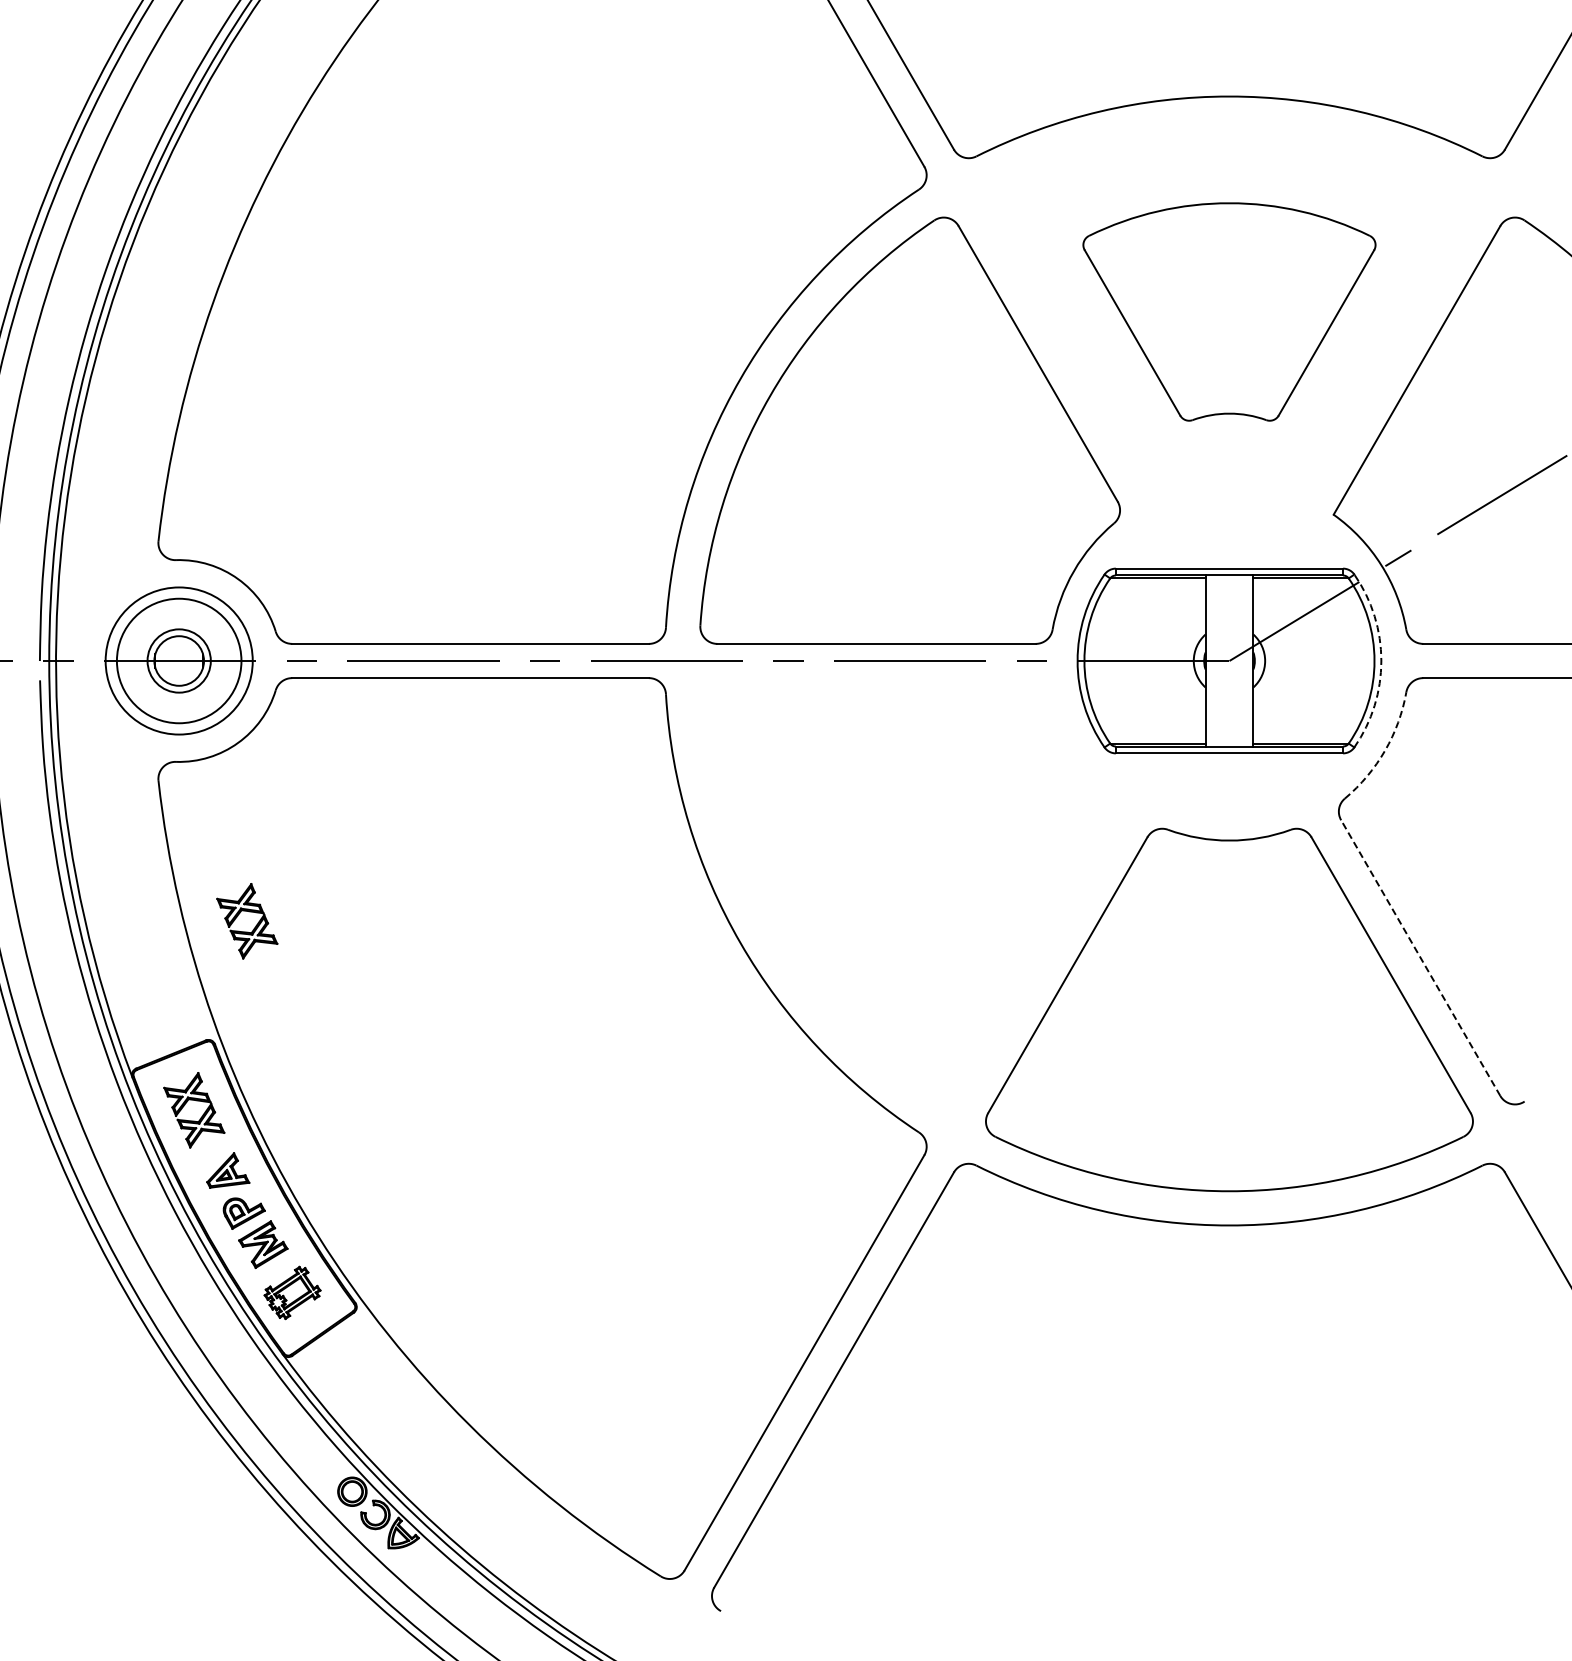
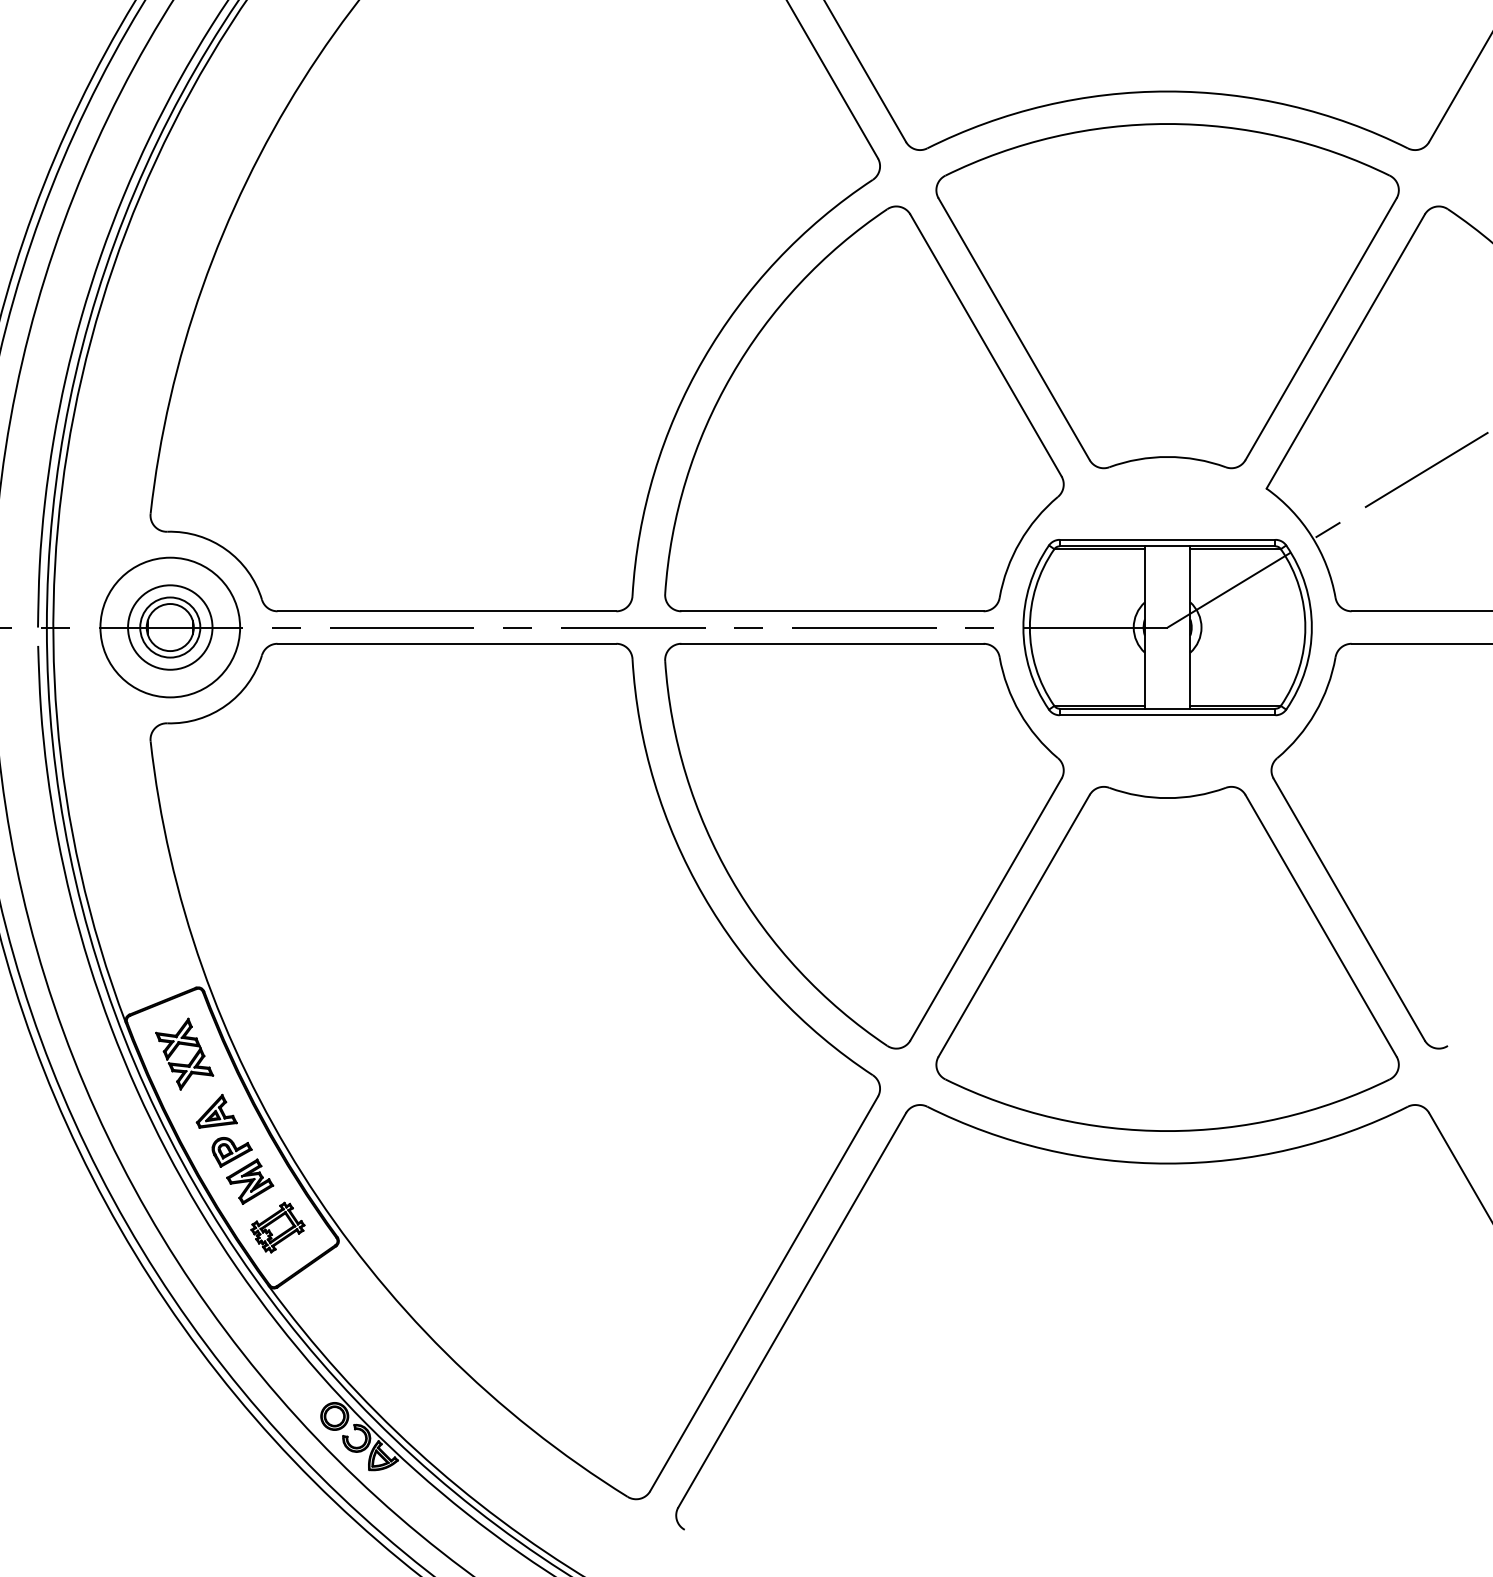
part: (1229, 311) -> (1167, 295), size x1.67
circle: (178, 660) -> (169, 627), size x0.71
arc: (1381, 661) -> (1311, 628), dashed -> solid
arc: (1385, 750) -> (1315, 712), dashed -> solid
part: (909, 891) -> (863, 846), added
part: (255, 925) -> (242, 878), removed
line: (1420, 957) -> (1349, 909), dashed -> solid

